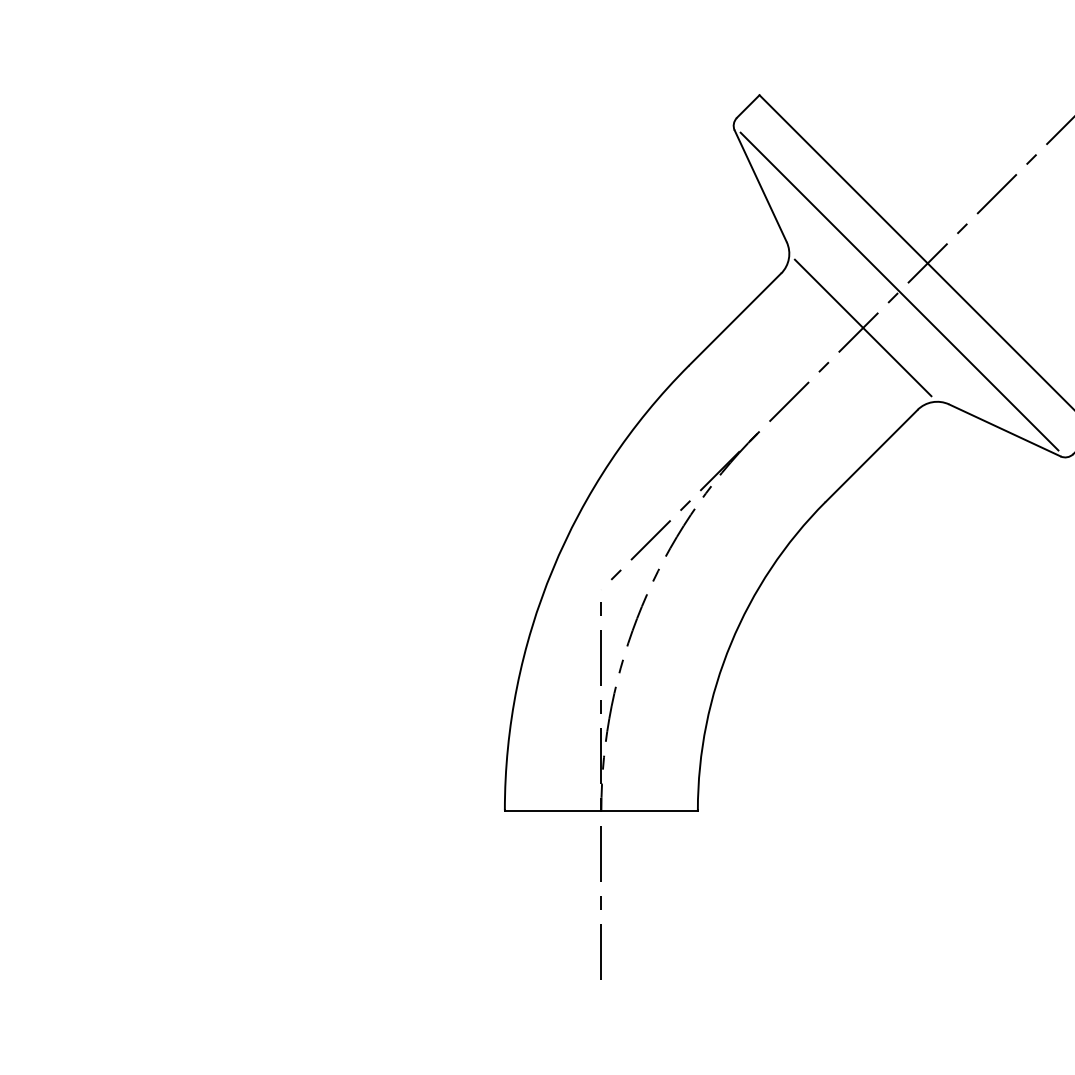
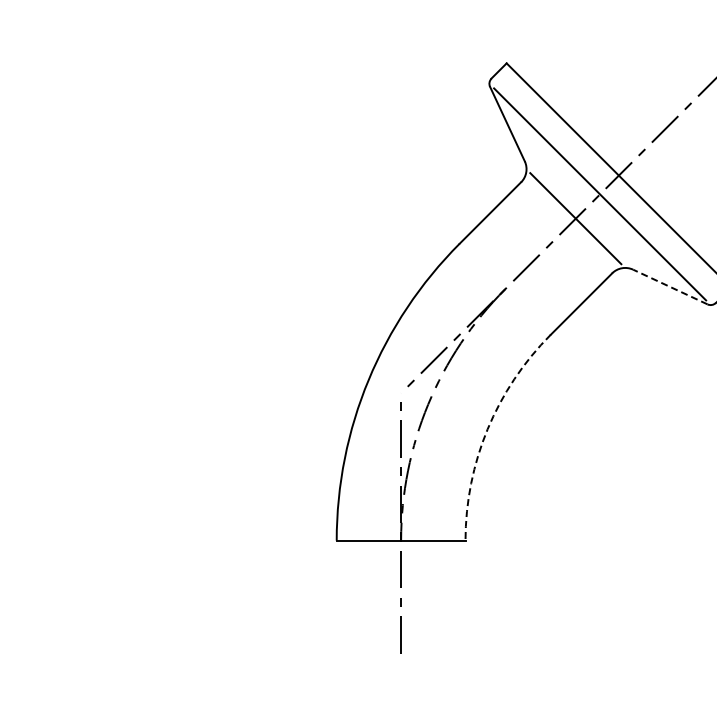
line: (1005, 431) -> (670, 287), solid -> dashed
arc: (730, 643) -> (487, 429), solid -> dashed

